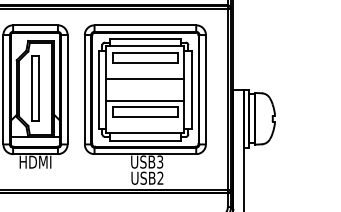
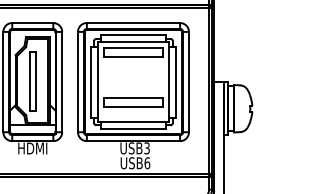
line: (145, 79) -> (133, 72), removed
line: (145, 101) -> (133, 92), removed
text: (160, 178) -> (147, 163), USB2 -> USB6

